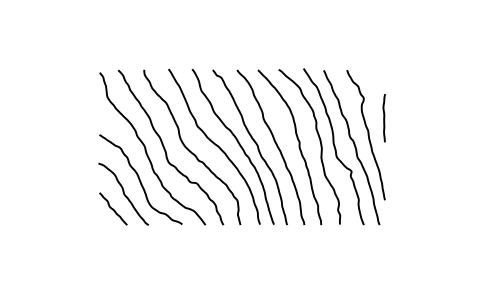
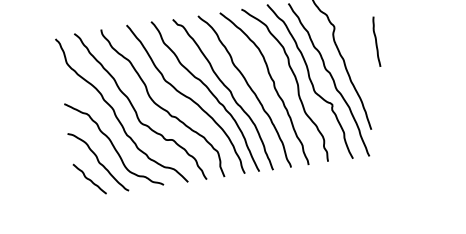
line: (383, 118) -> (375, 42), moved

